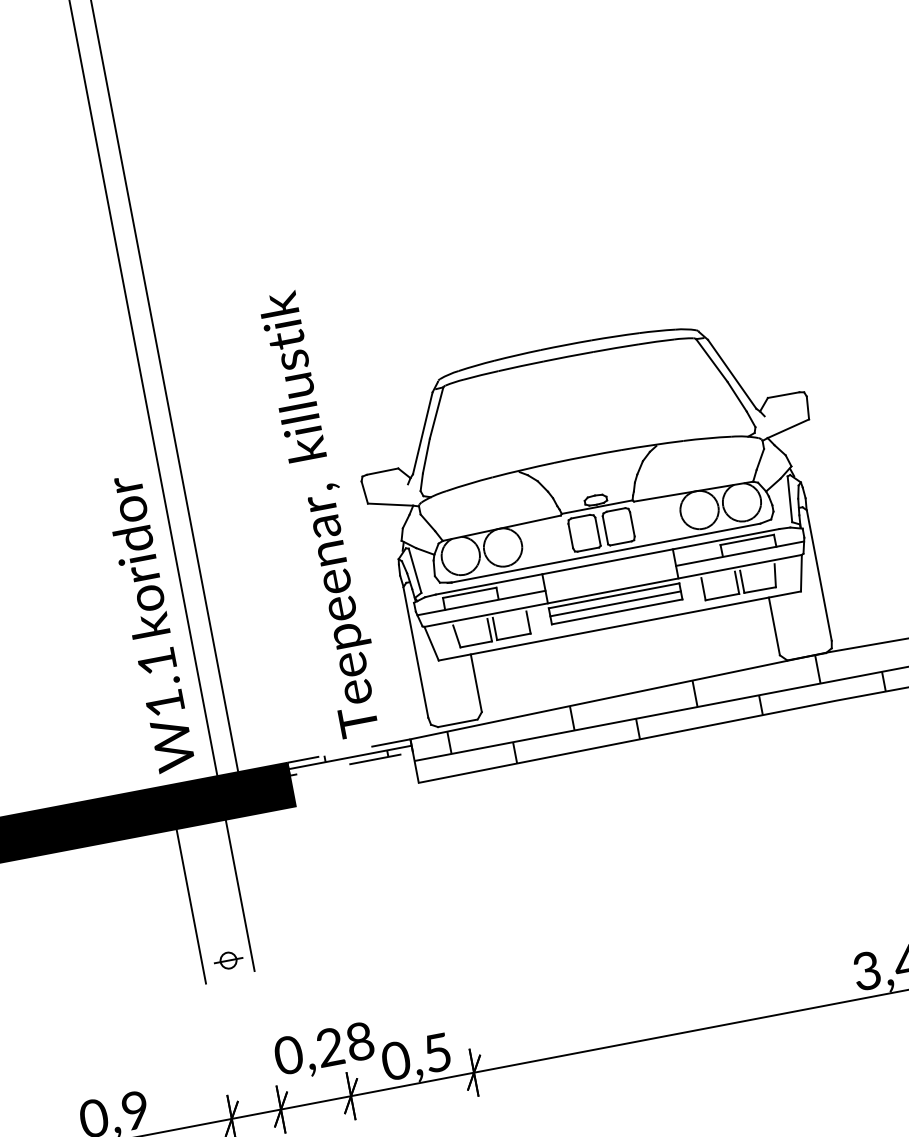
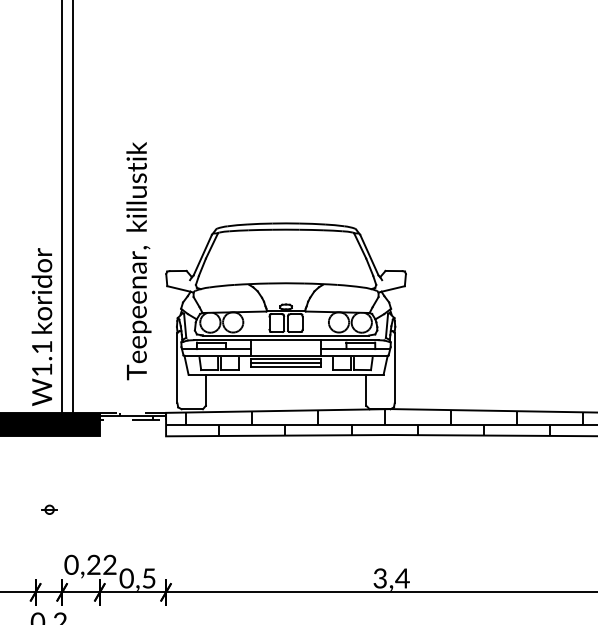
text: (322, 514) -> (138, 261), moved
line: (241, 896) -> (62, 477), removed
line: (191, 907) -> (35, 478), removed
text: (359, 1042) -> (109, 565), 0,28 -> 0,22

